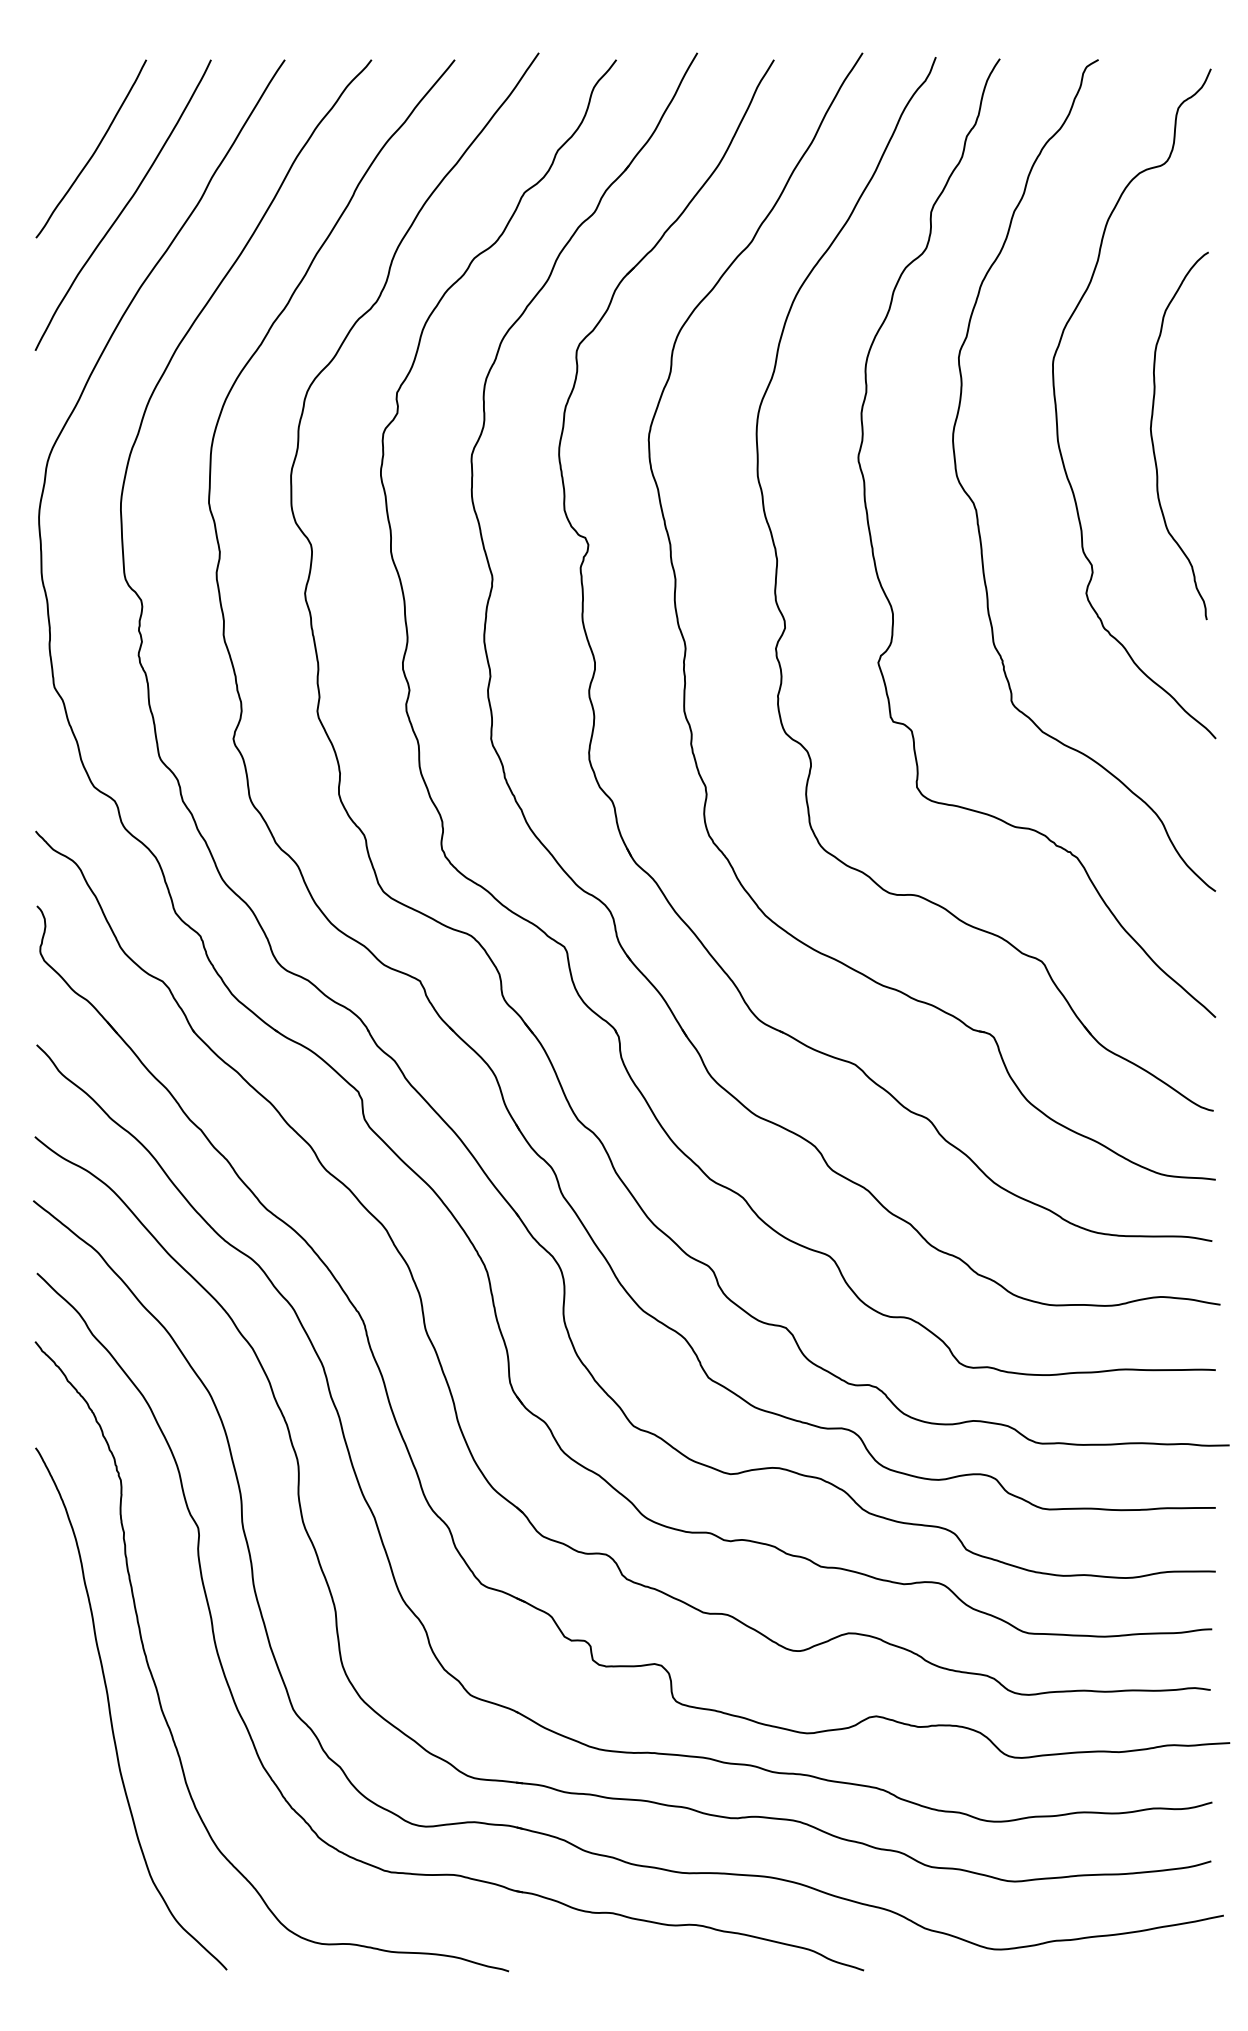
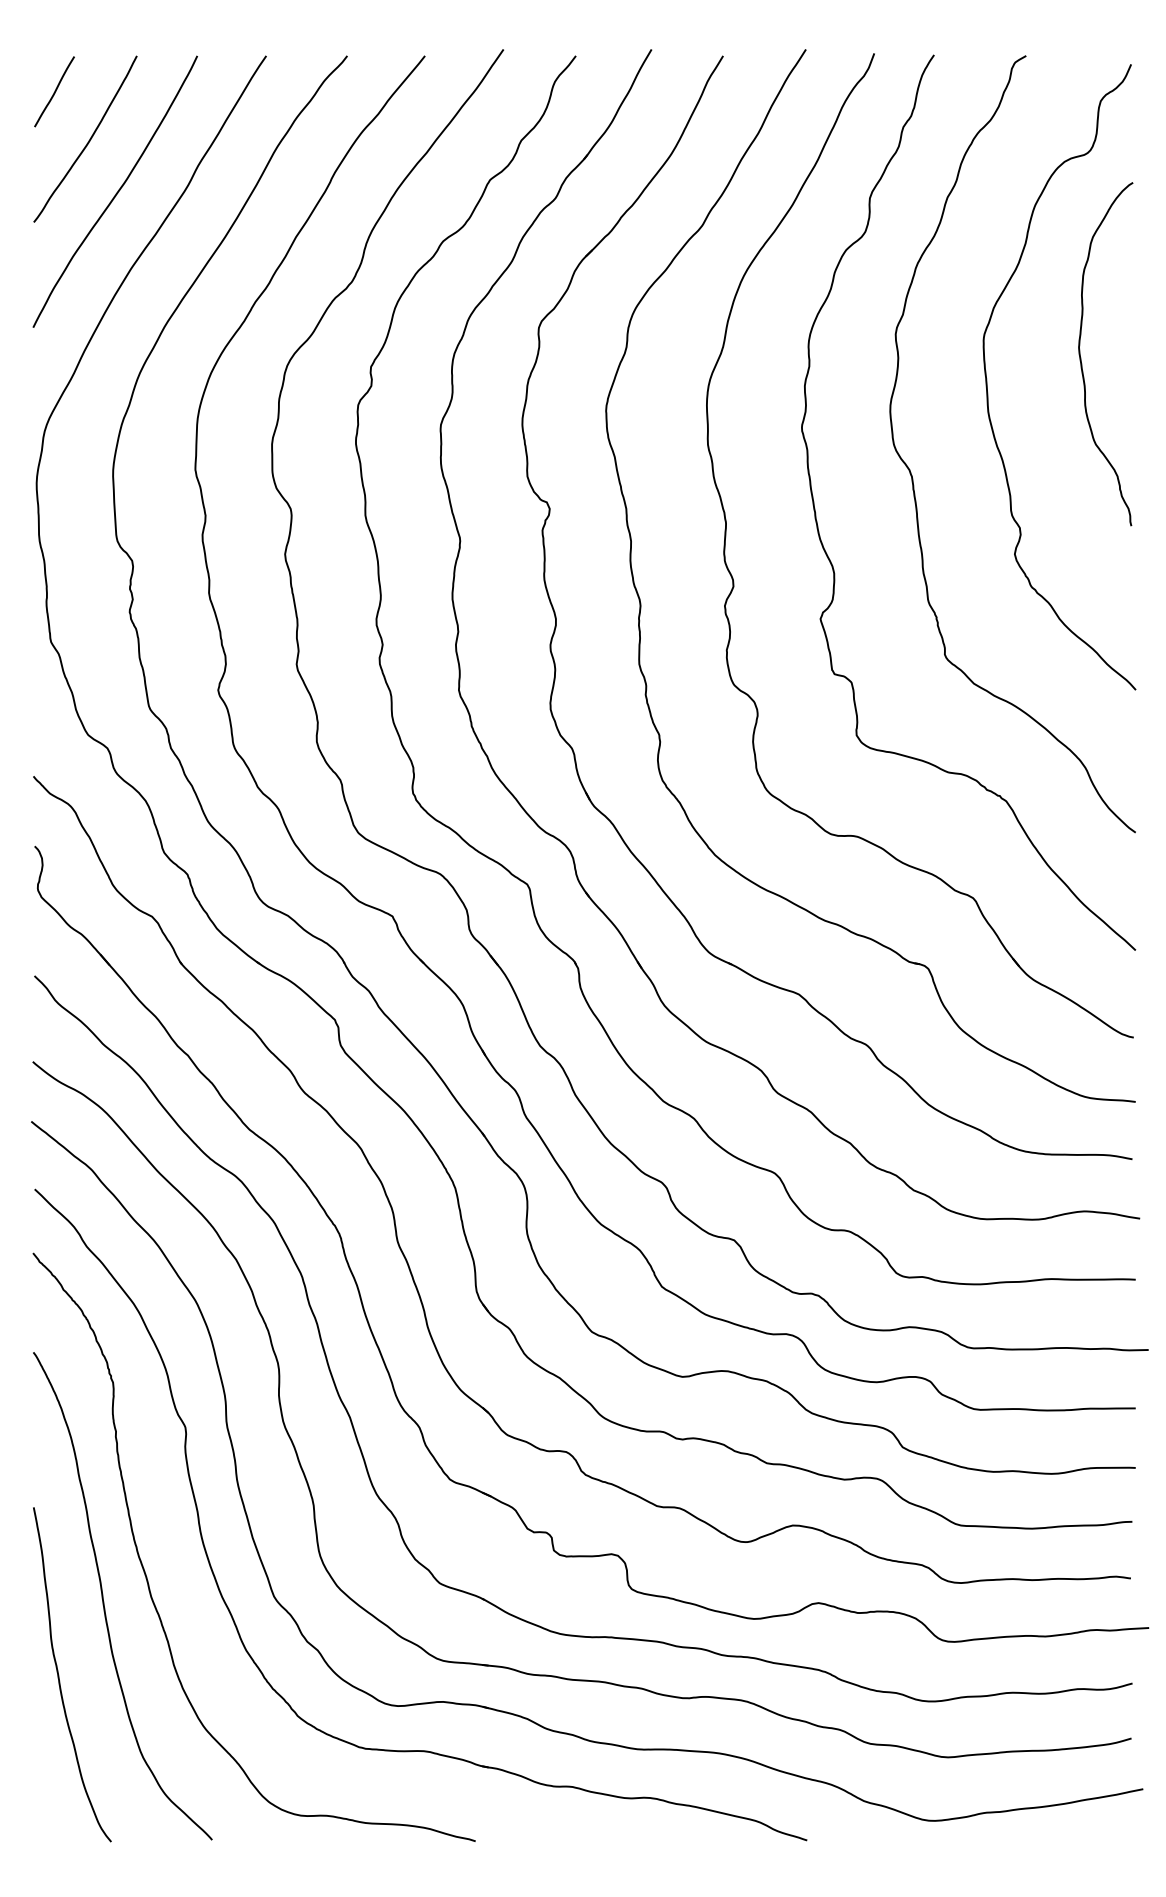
line: (58, 97) -> (54, 91), added
curve: (1153, 439) -> (1081, 357), moved
curve: (63, 1793) -> (59, 1675), added

